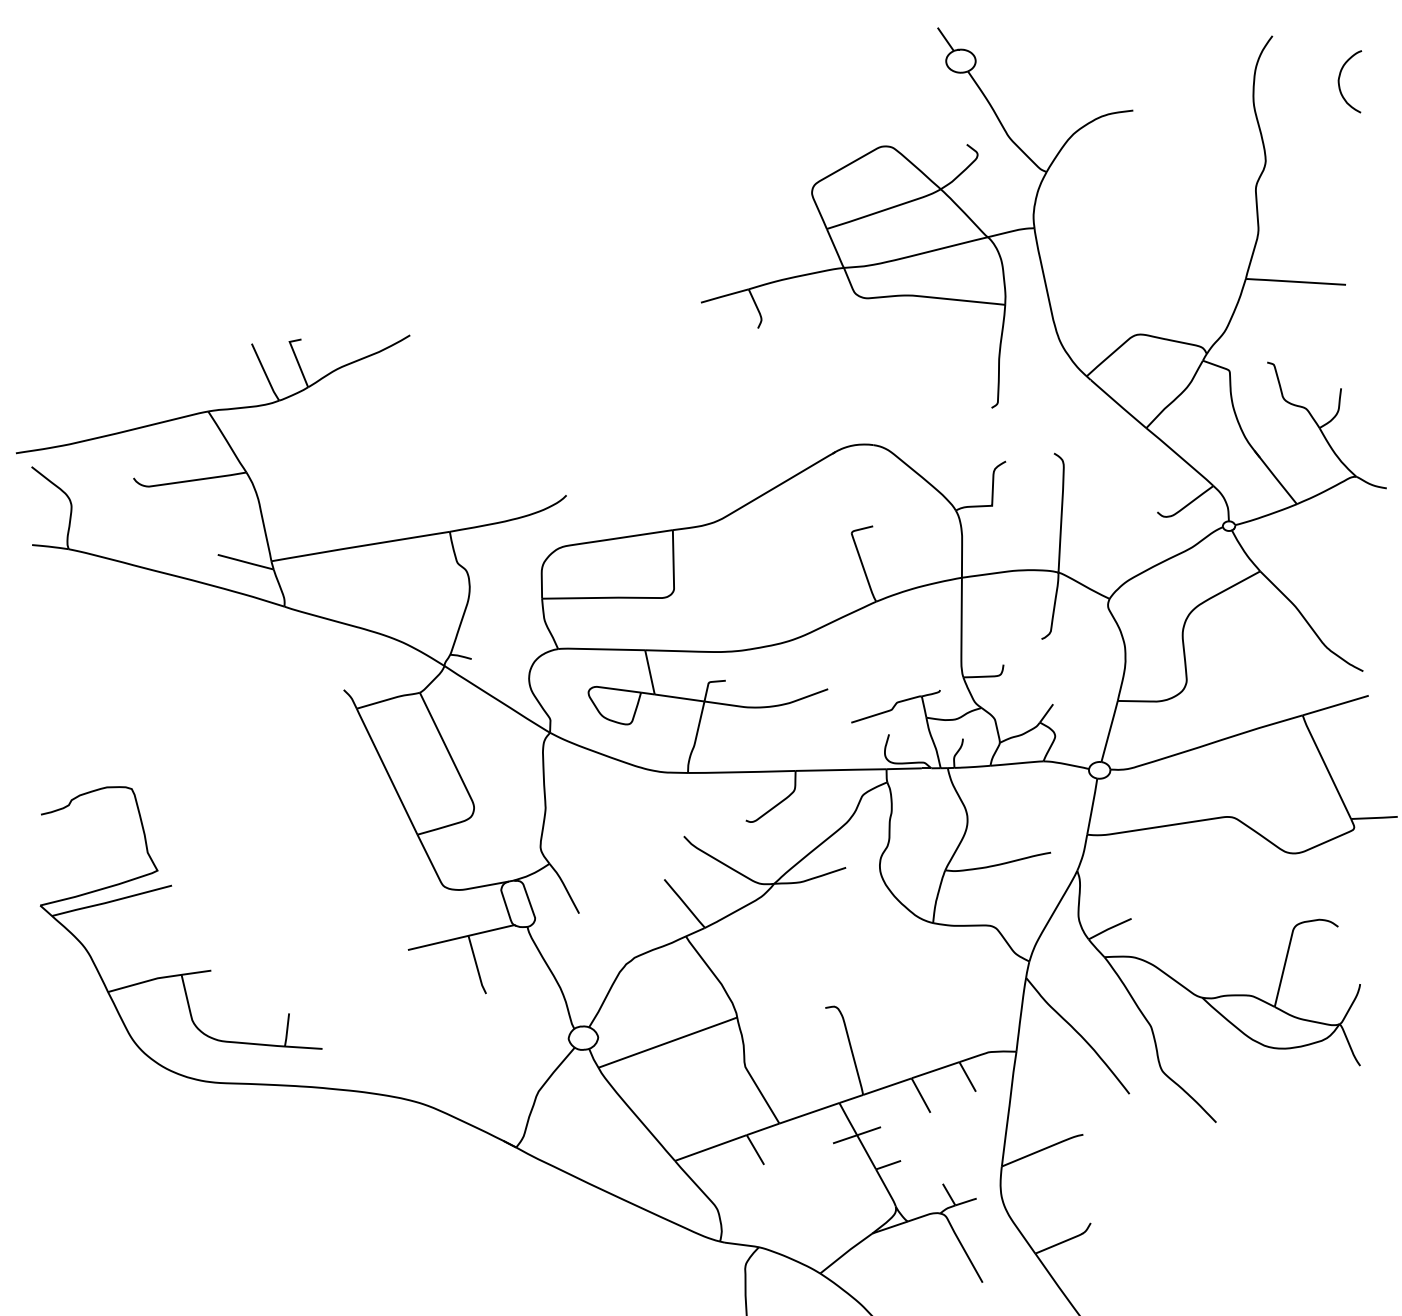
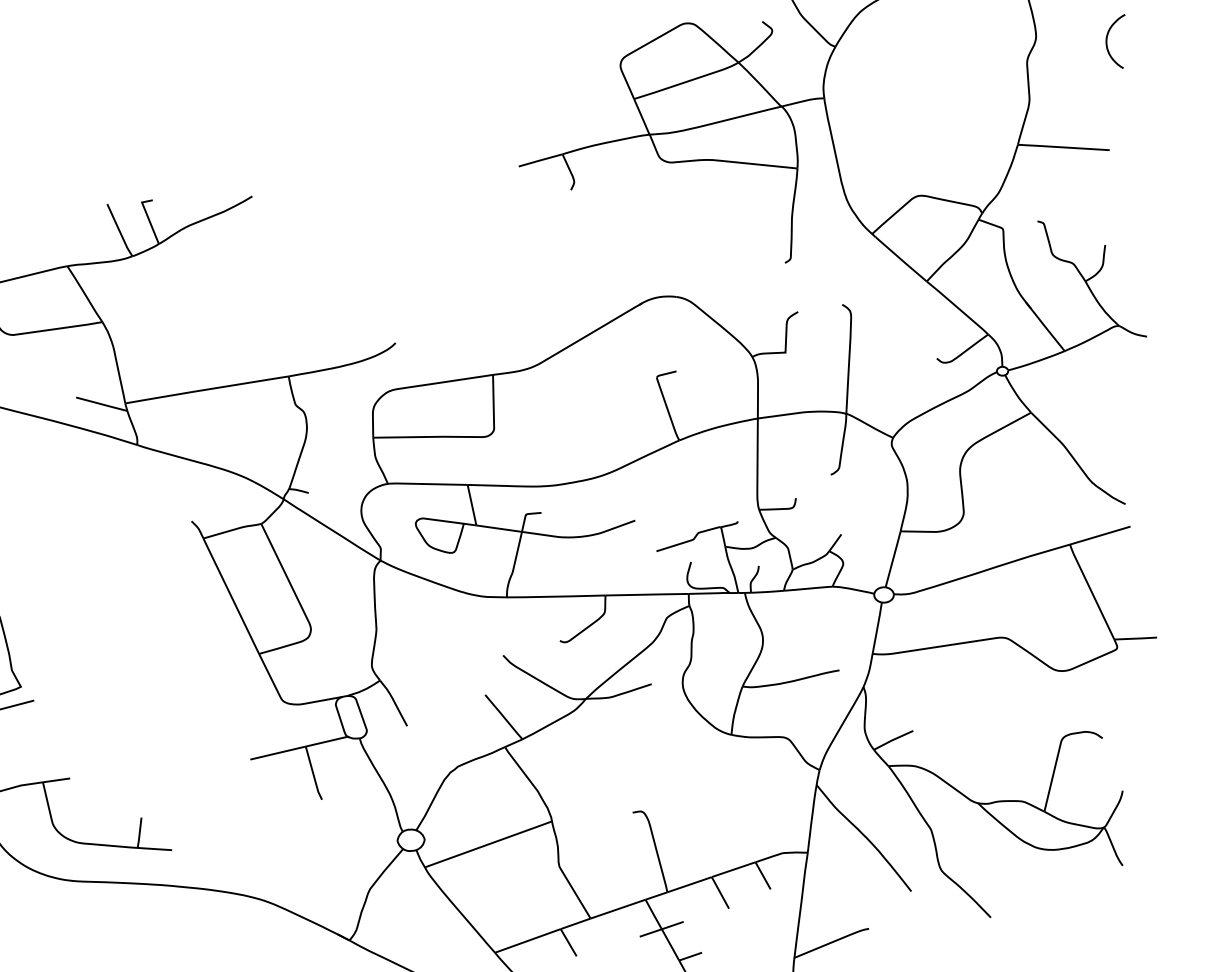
curve: (1343, 166) -> (1107, 41), added

